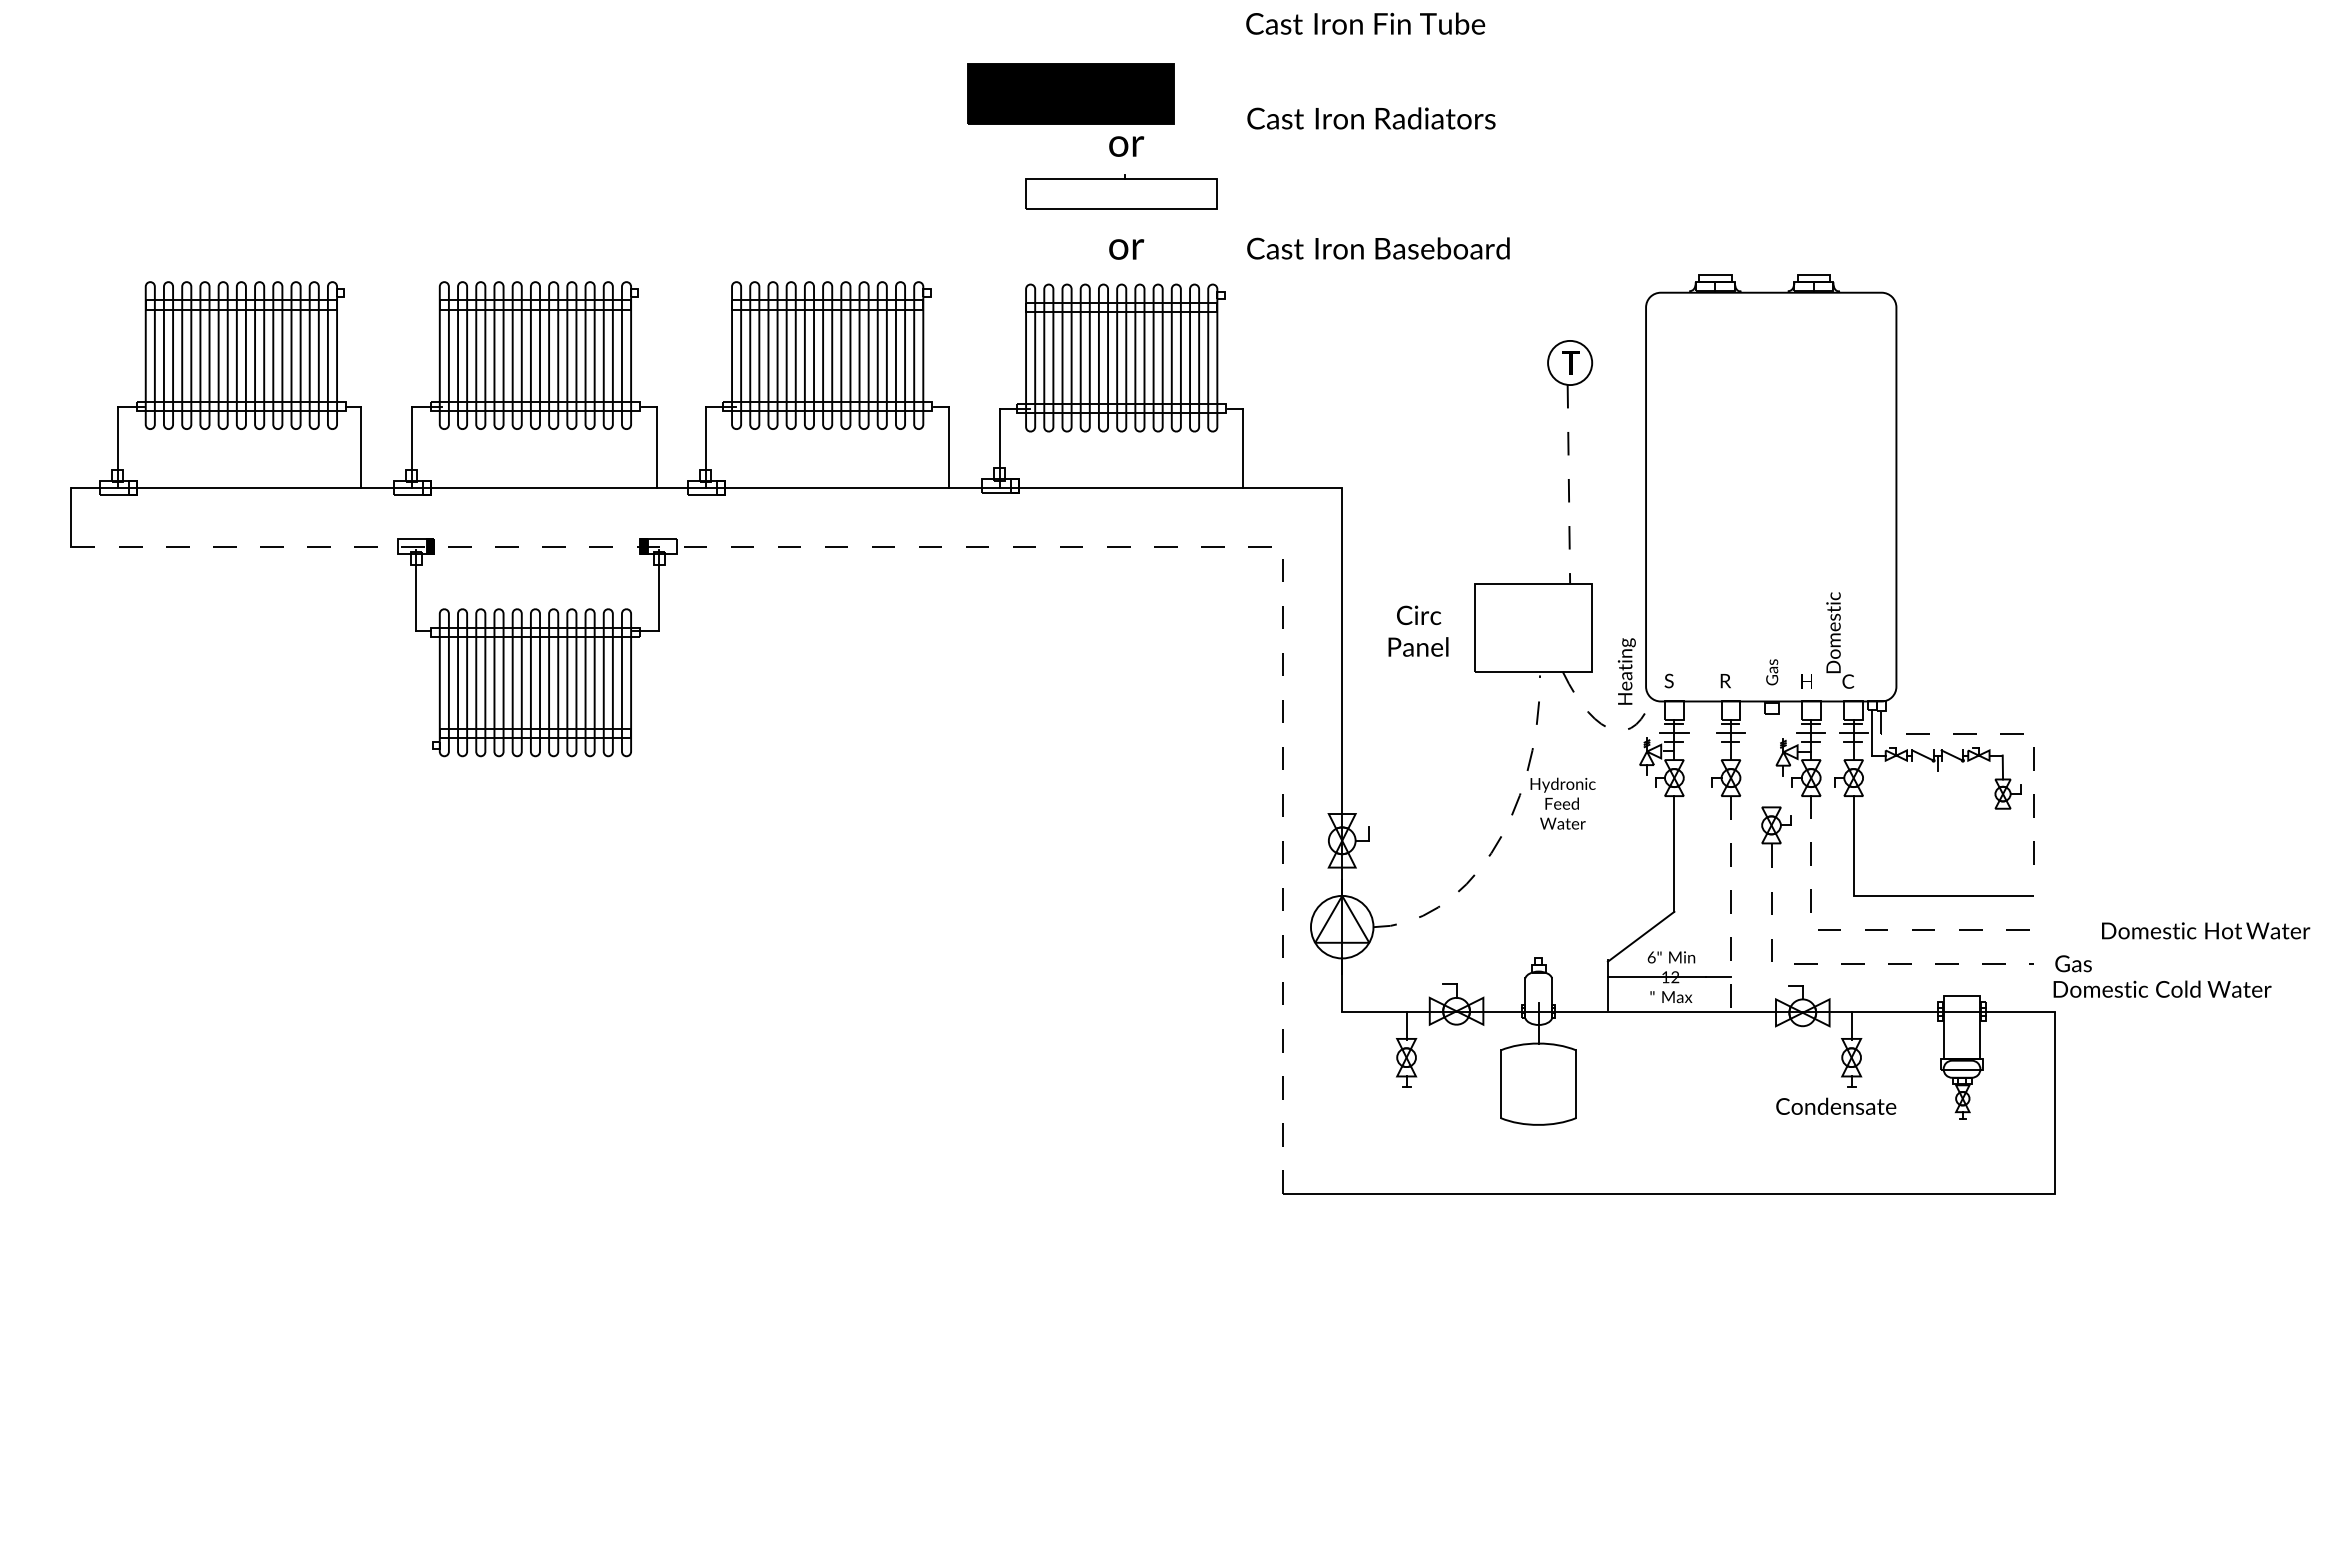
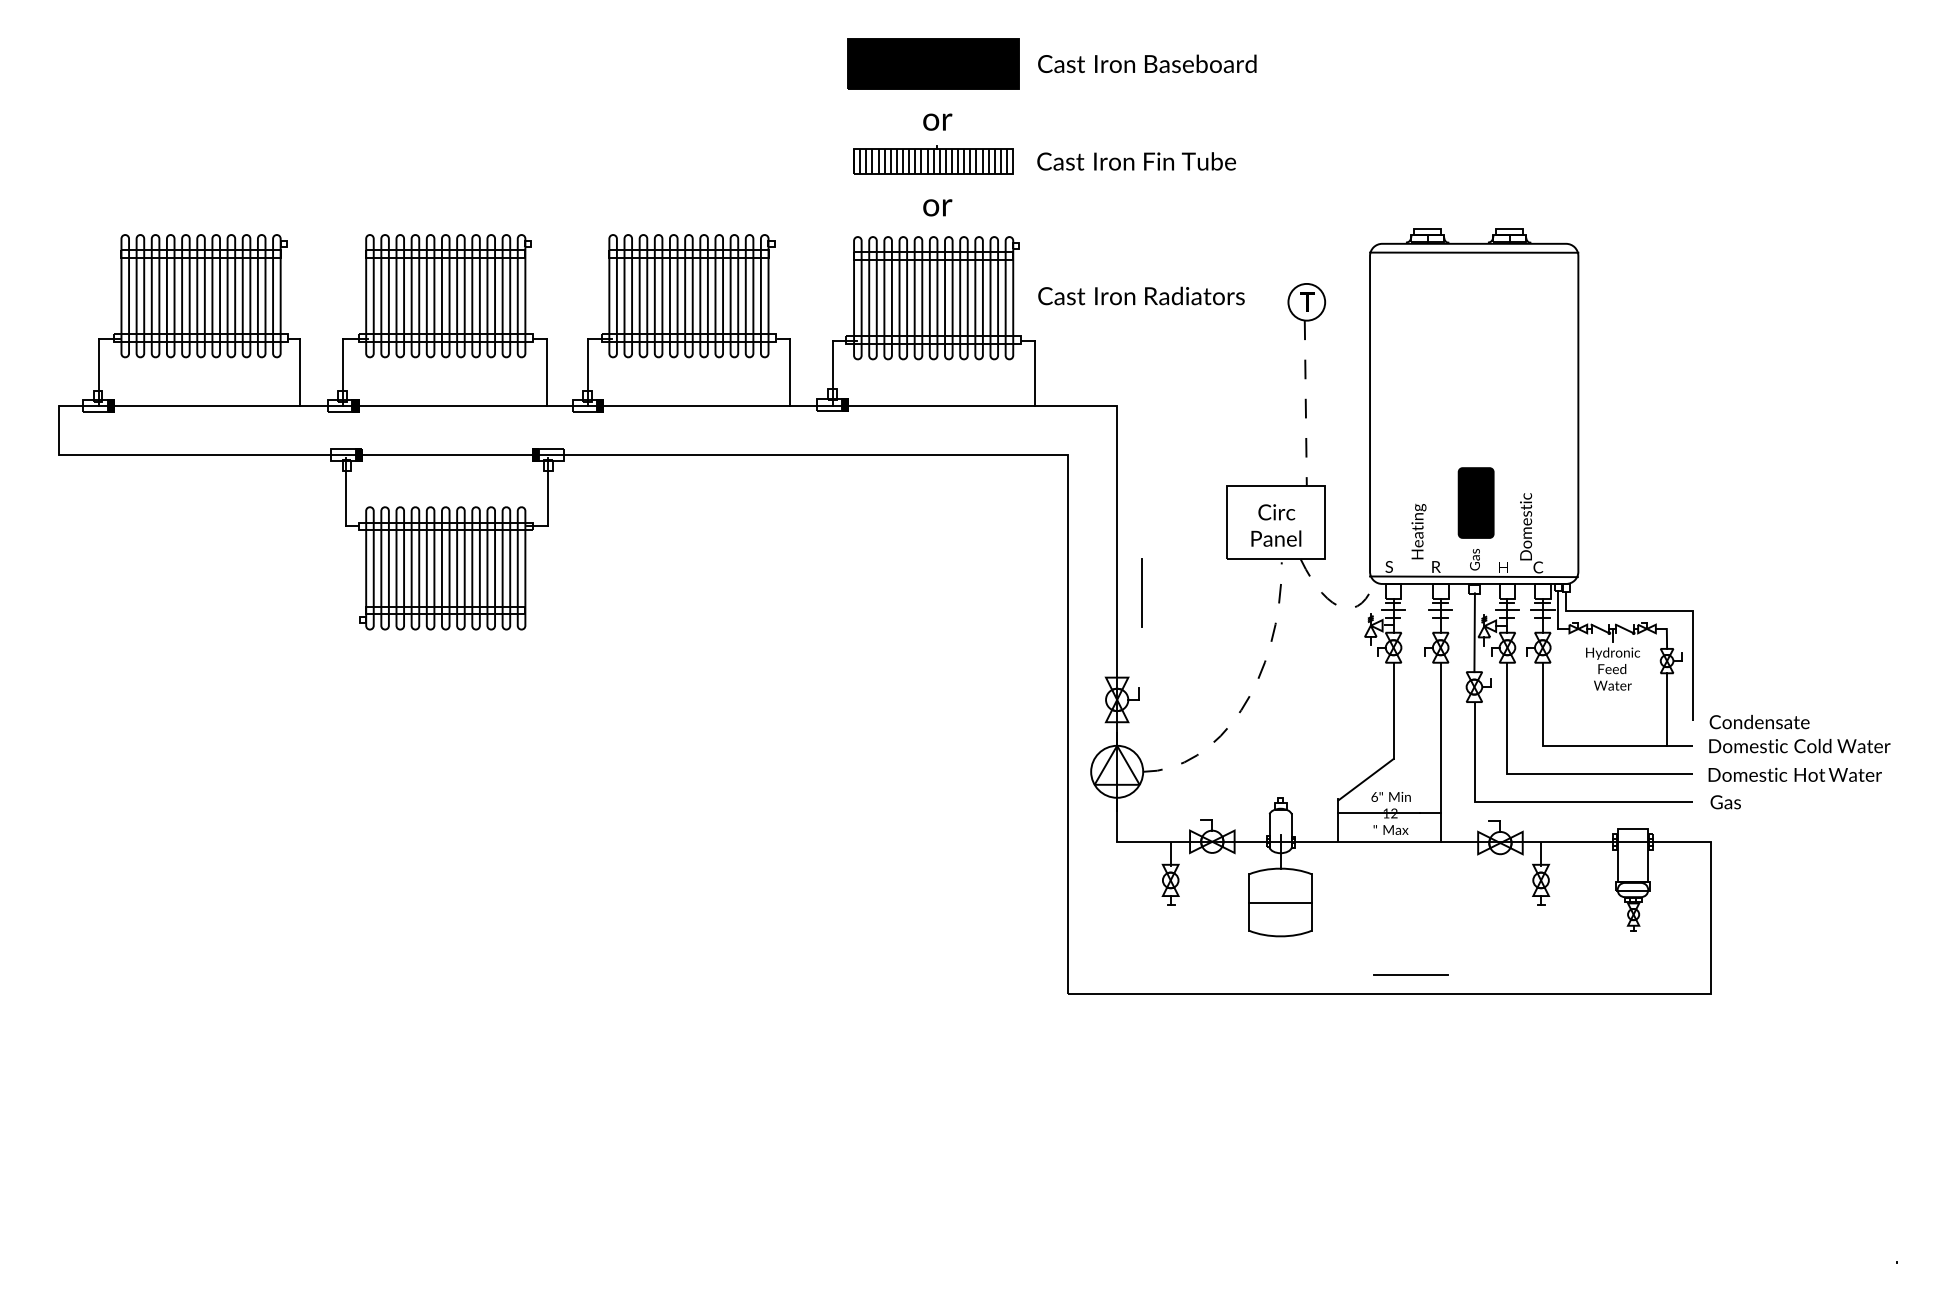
text: (1365, 23) -> (1136, 161), moved
part: (1070, 93) -> (933, 63), moved
text: (1371, 118) -> (1141, 296), moved
hatch: (1117, 193) -> (930, 161), added
text: (1378, 248) -> (1147, 63), moved
line: (1771, 303) -> (1474, 252), added
fill: (1014, 485) -> (844, 404), added
fill: (132, 487) -> (110, 405), added
fill: (426, 487) -> (355, 405), added
fill: (720, 487) -> (599, 405), added
line: (1000, 546) -> (832, 455), dashed -> solid
part: (1773, 603) -> (1476, 502), added
text: (1418, 630) -> (1276, 524), moved
text: (1626, 671) -> (1418, 531), moved
line: (1770, 692) -> (1473, 576), added
line: (1371, 711) -> (1141, 592), added
line: (2013, 734) -> (1675, 611), dashed -> solid
line: (1771, 759) -> (1474, 632), added
text: (1562, 803) -> (1612, 668), moved
line: (2002, 852) -> (1666, 709), added
line: (1731, 903) -> (1441, 752), dashed -> solid
line: (1855, 929) -> (1544, 773), dashed -> solid
text: (2206, 930) -> (1795, 774), moved
line: (1842, 963) -> (1533, 802), dashed -> solid
text: (2162, 988) -> (1799, 745), moved
line: (1538, 1084) -> (1280, 902), added
text: (1836, 1105) -> (1759, 721), moved
line: (1694, 1171) -> (1410, 975), added

